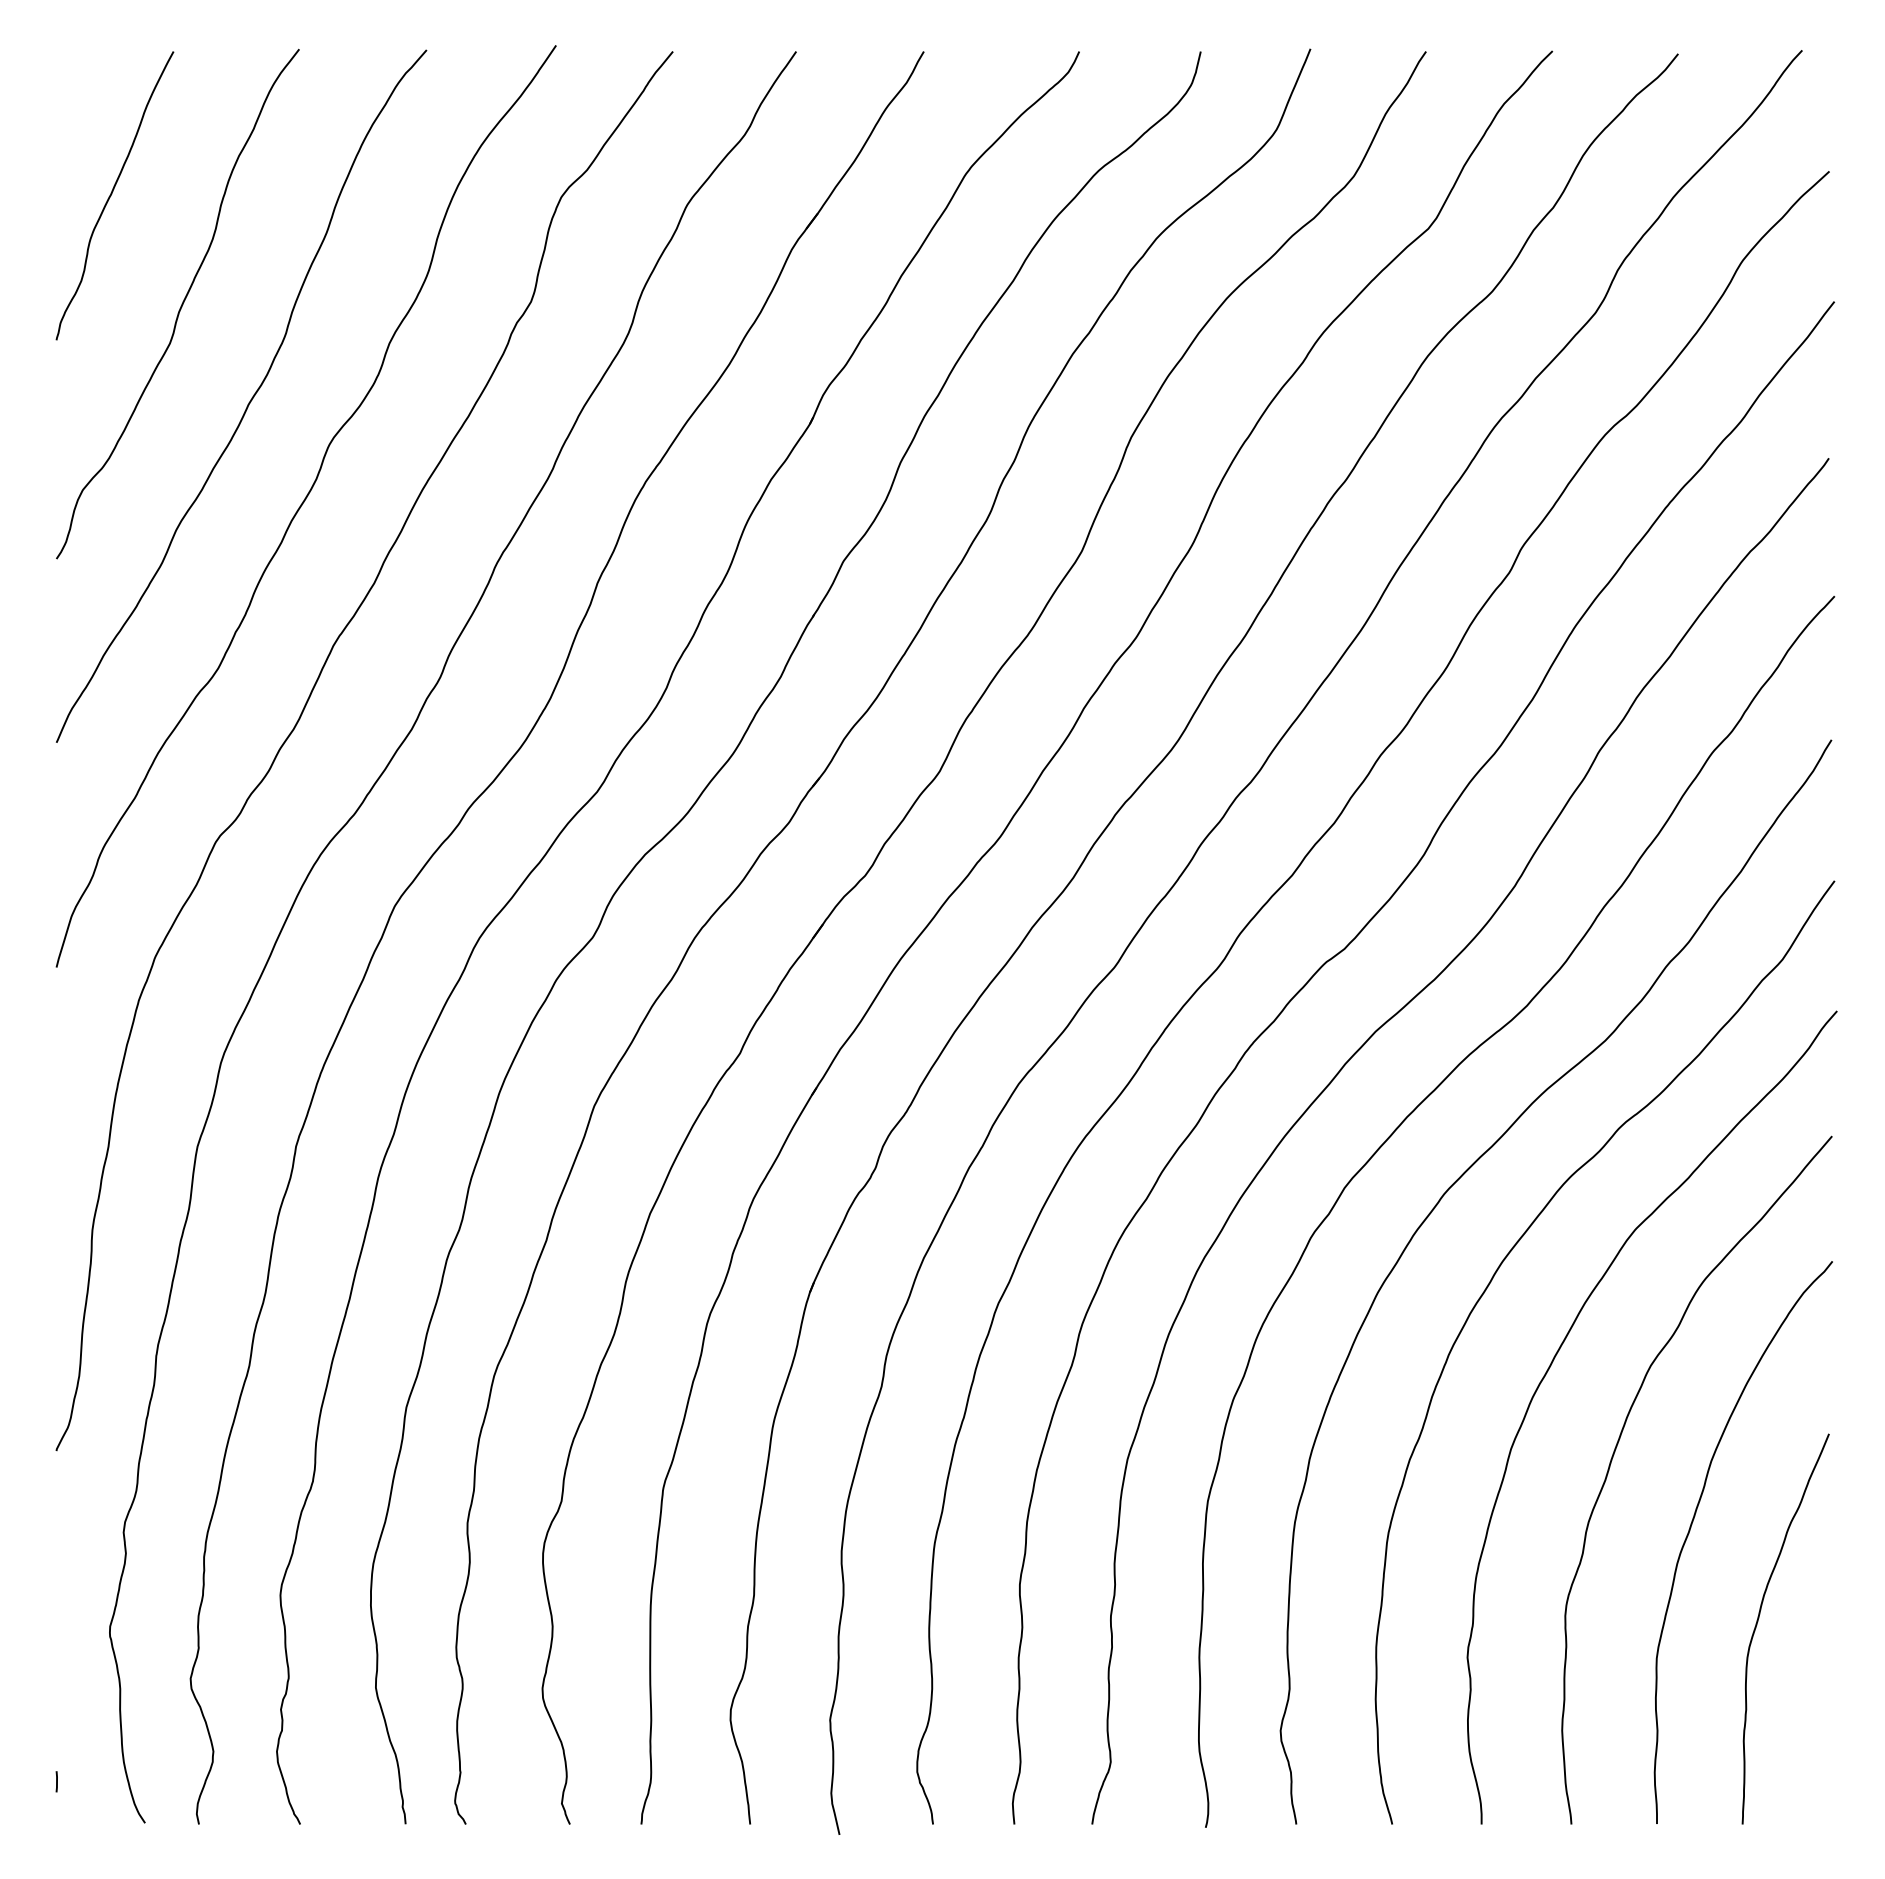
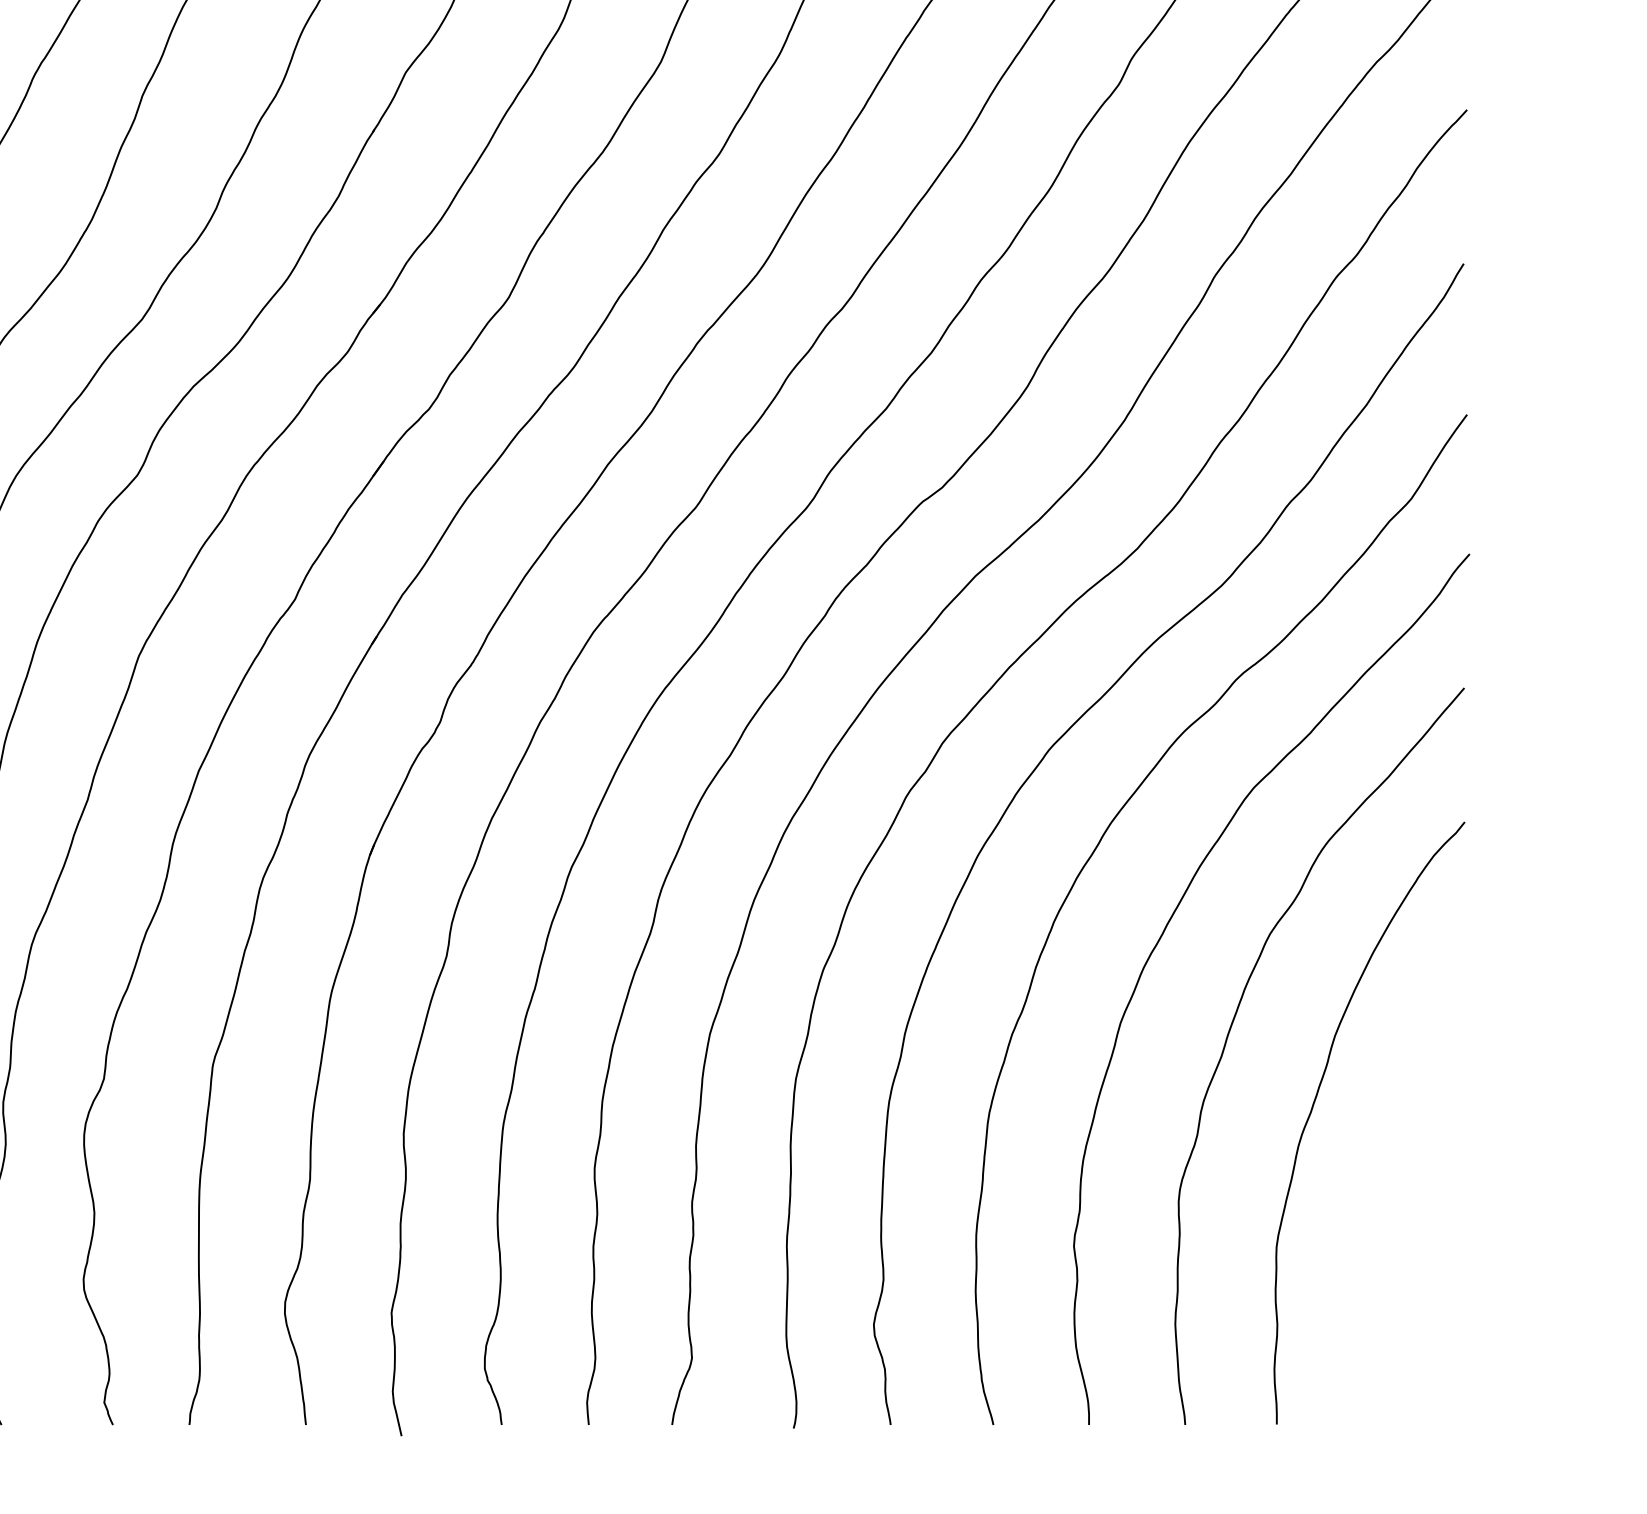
curve: (1759, 1618) -> (1386, 1204), removed

